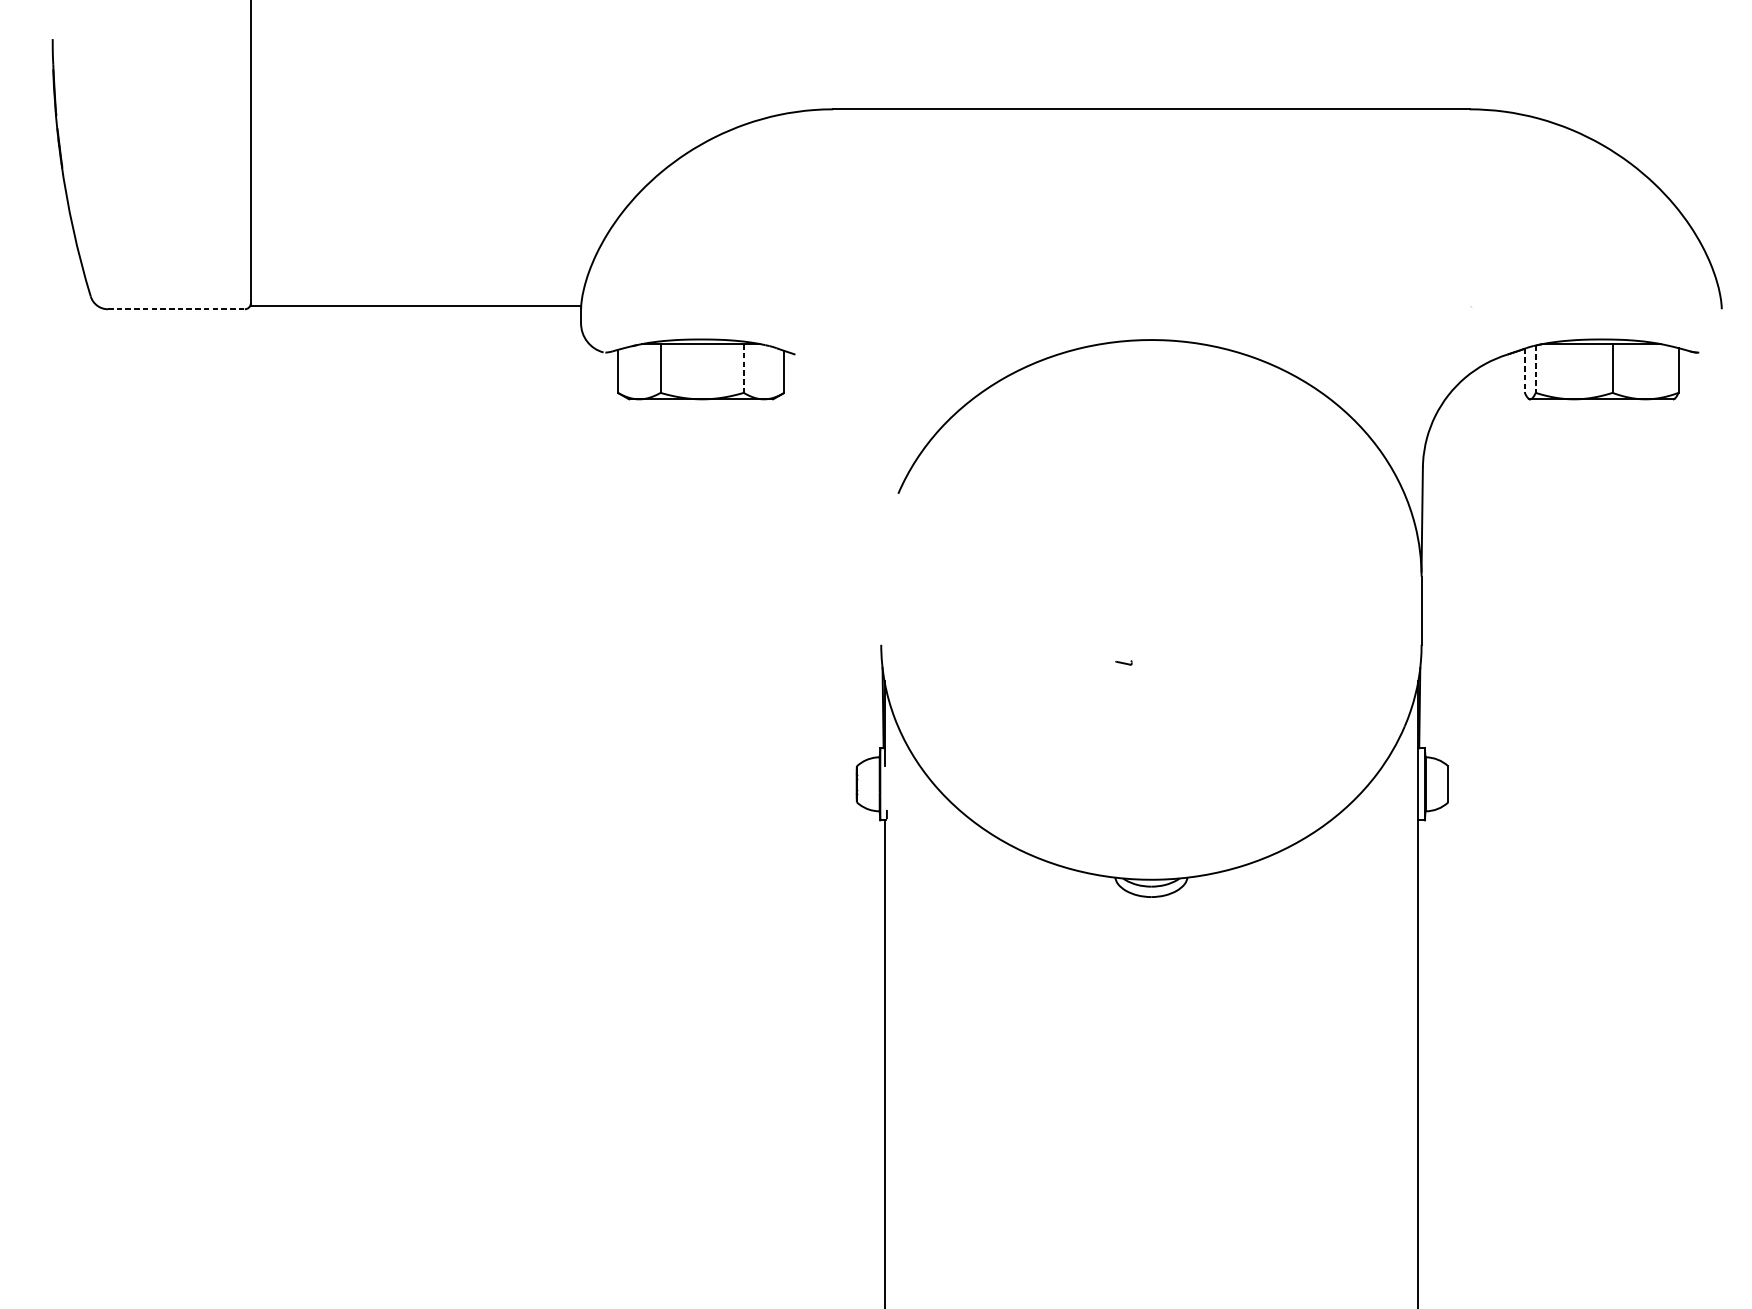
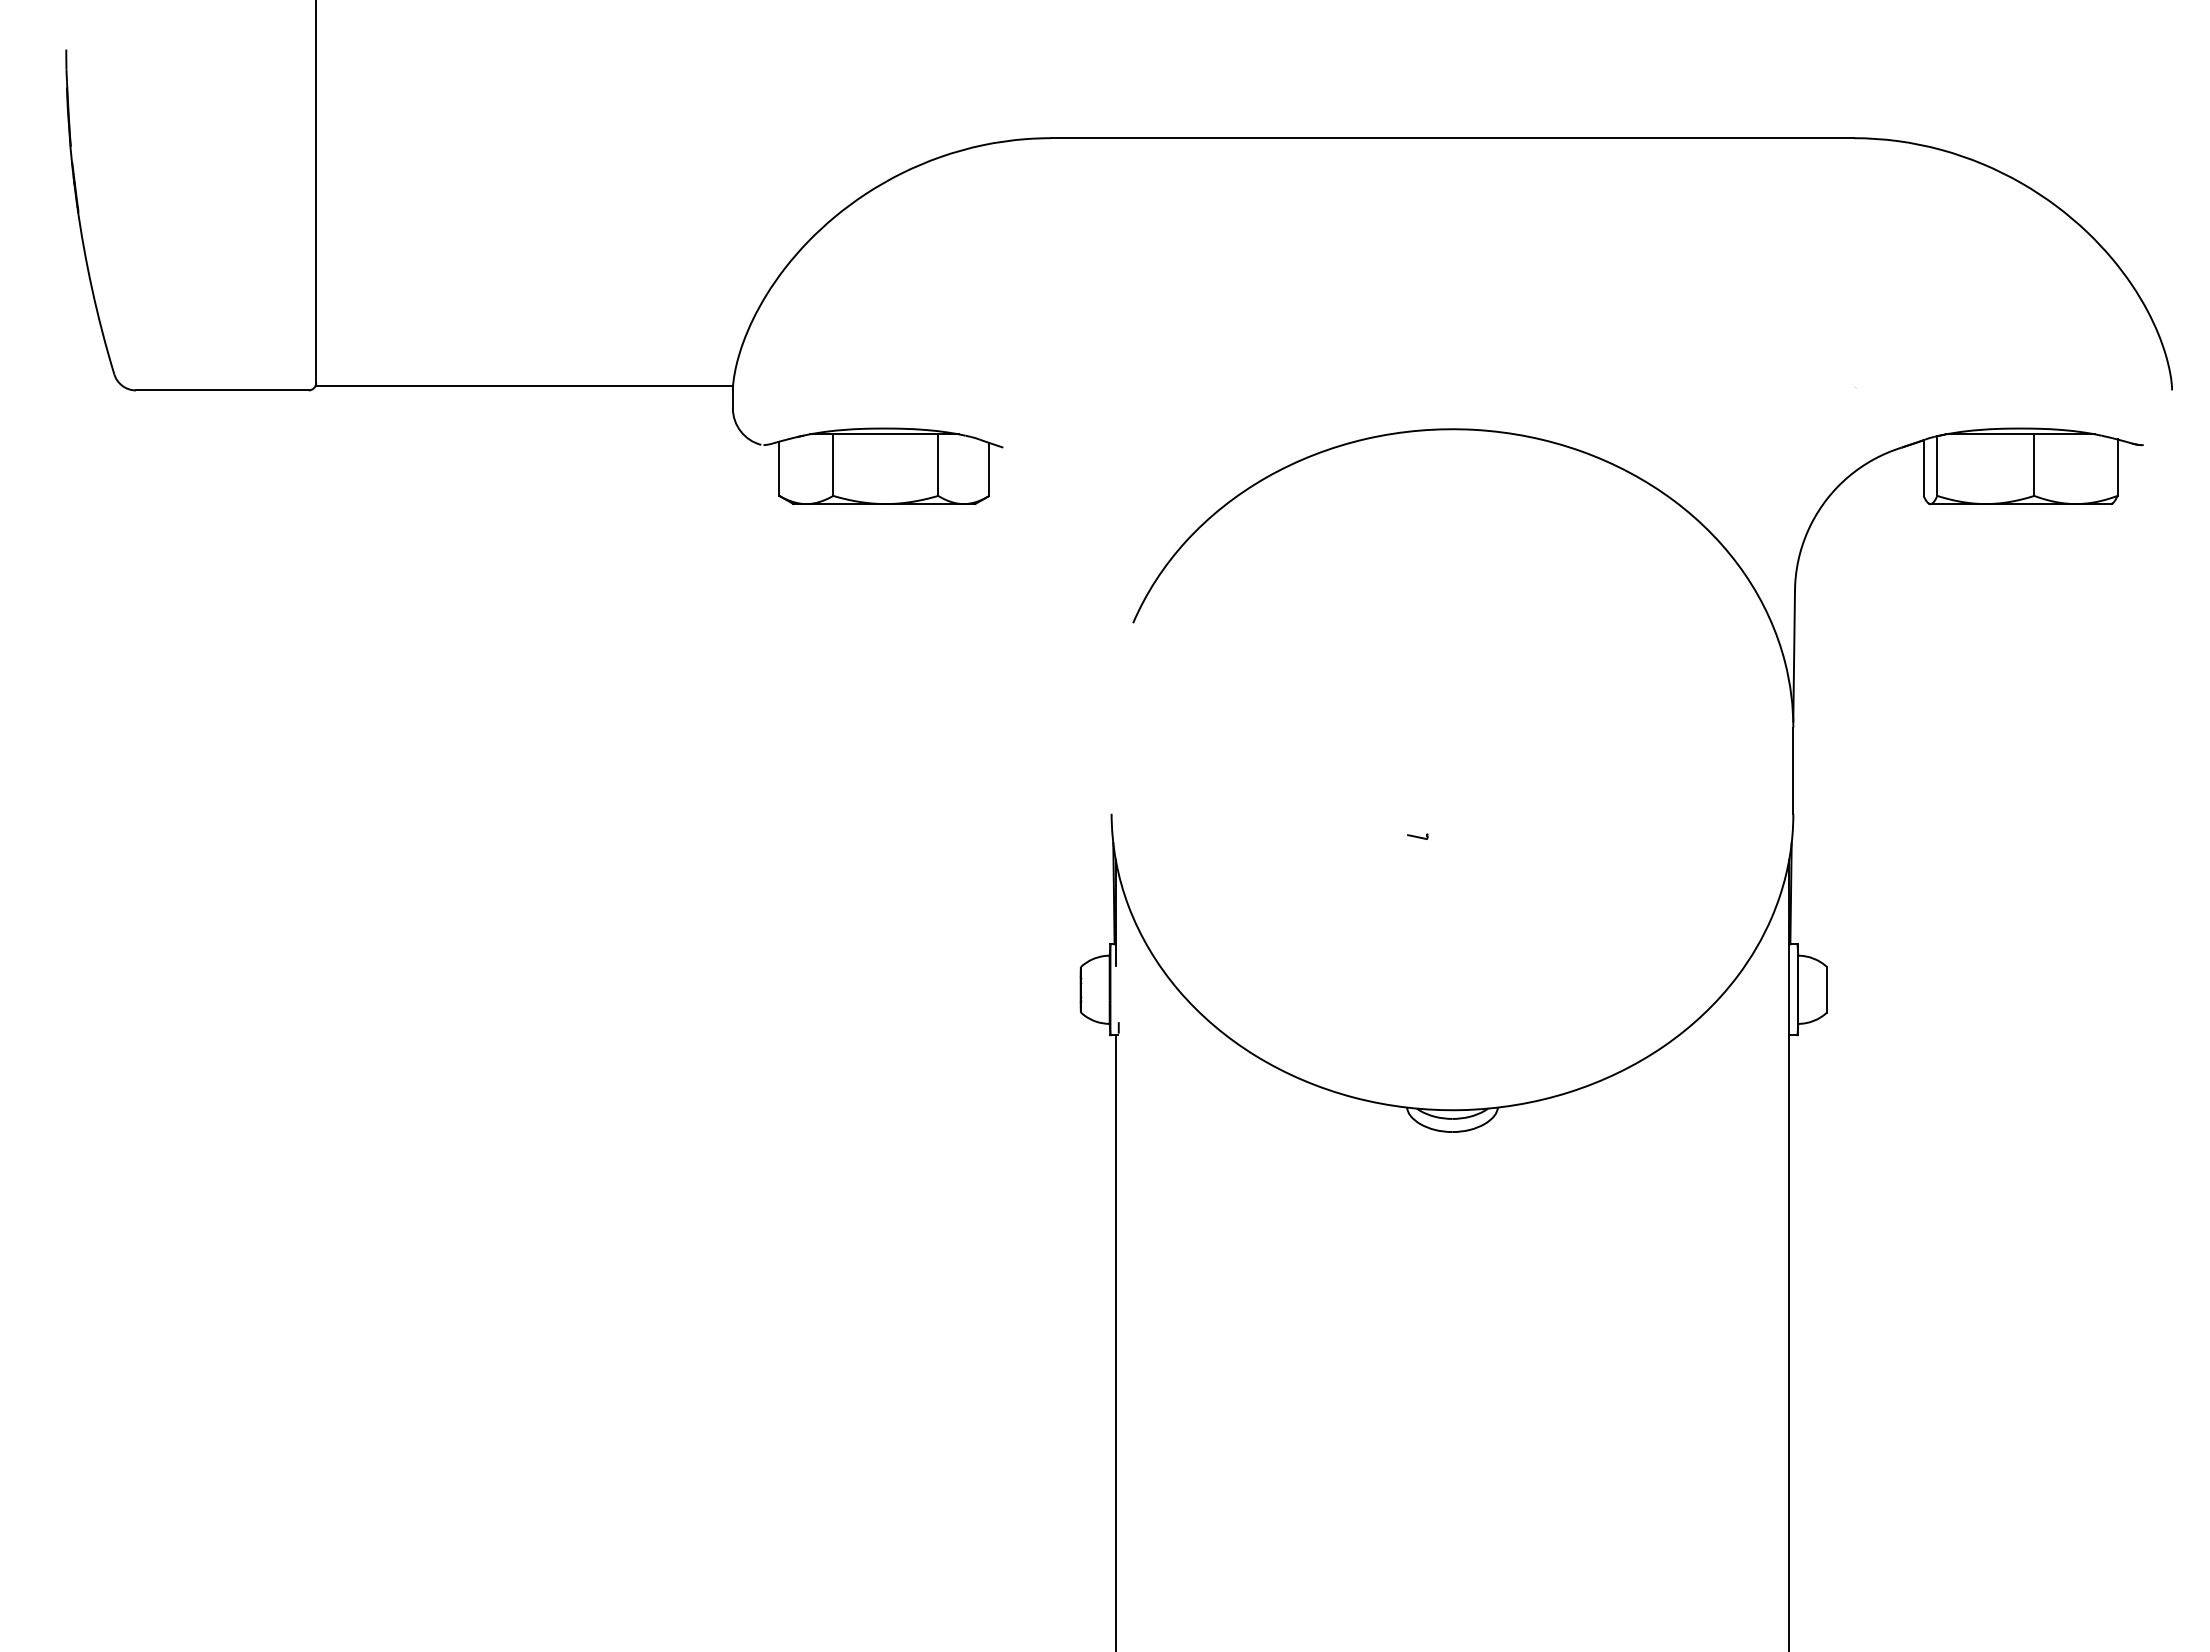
line: (176, 309) -> (222, 390), dashed -> solid
line: (744, 368) -> (938, 465), dashed -> solid
line: (1535, 369) -> (1937, 466), dashed -> solid
line: (1524, 371) -> (1923, 468), dashed -> solid

